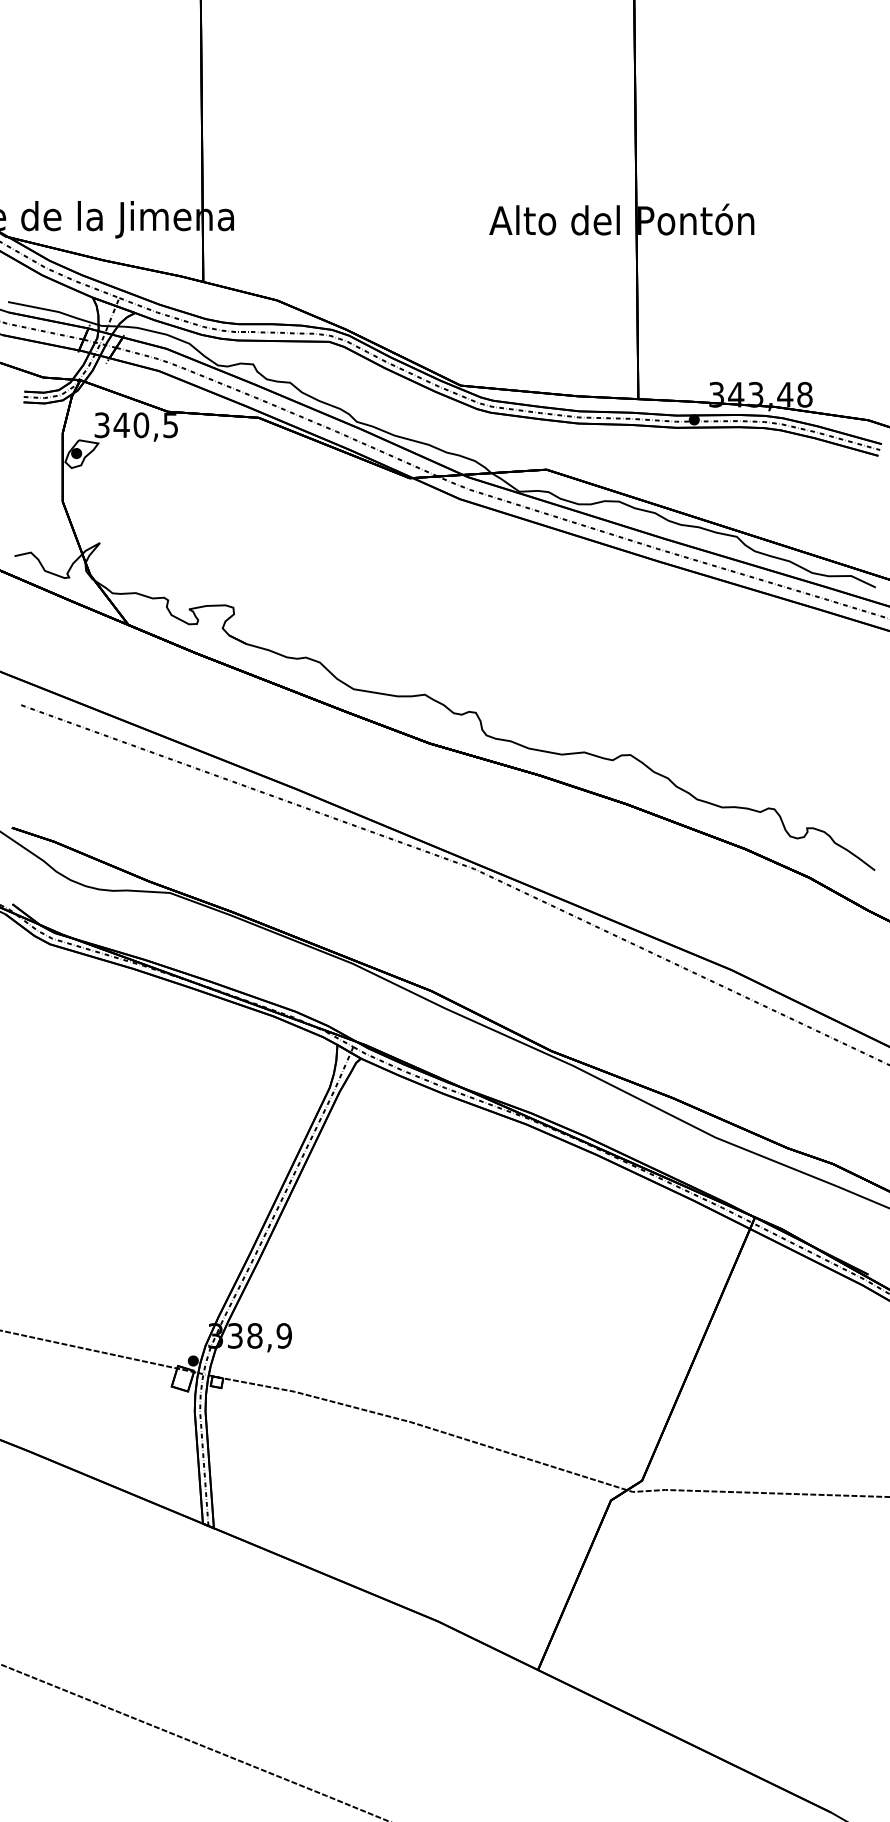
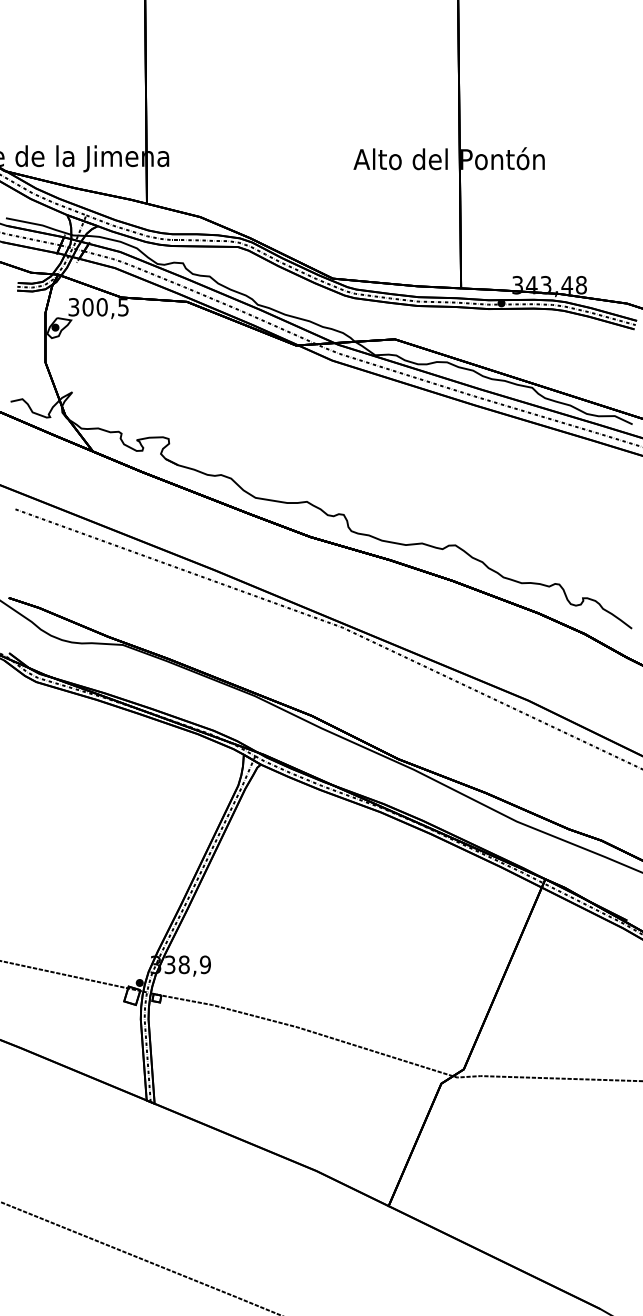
text: (120, 425) -> (87, 307), 340,5 -> 300,5

